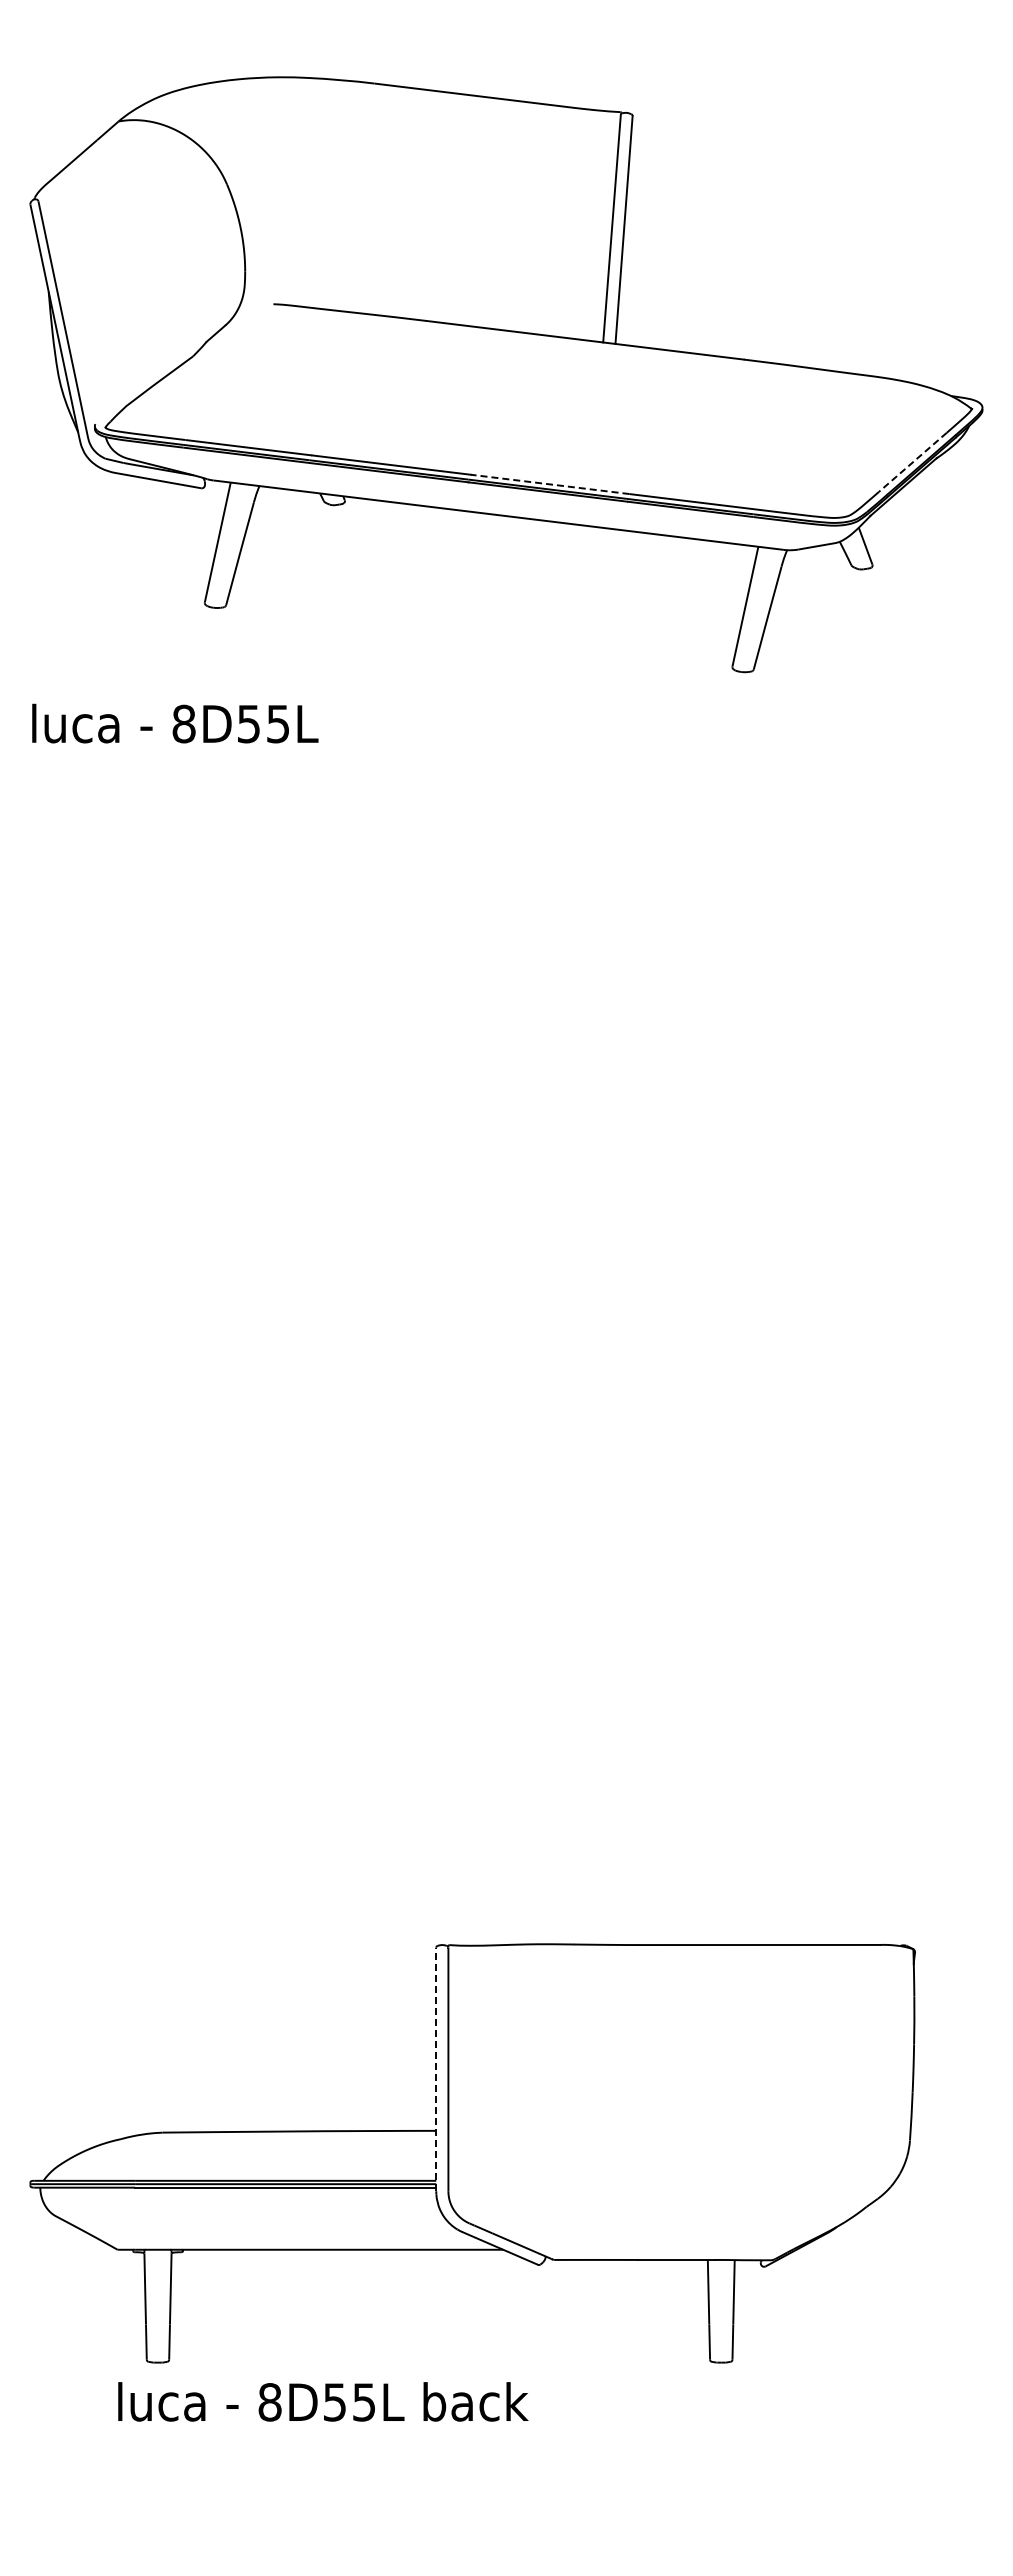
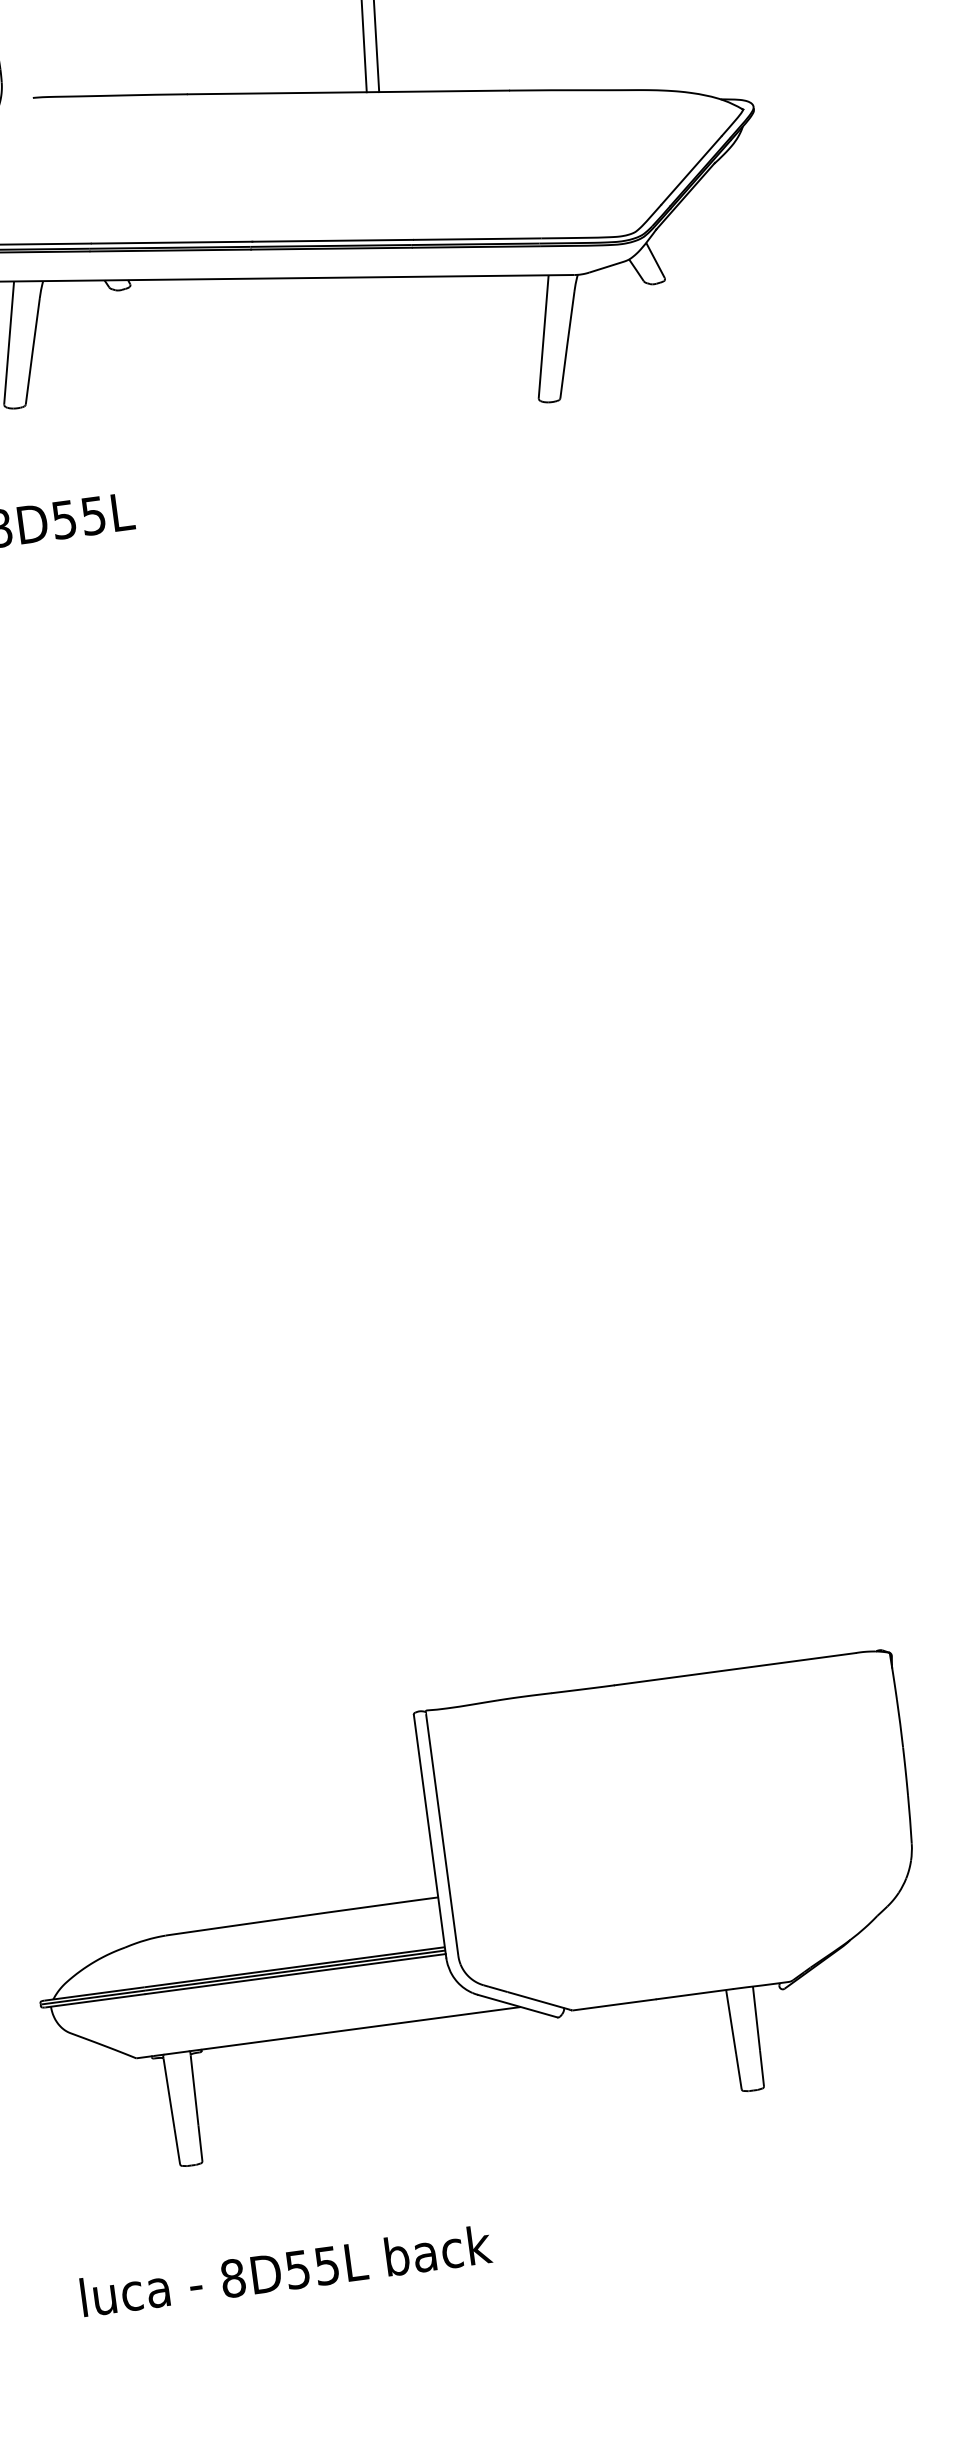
line: (912, 462) -> (691, 170), dashed -> solid
line: (550, 484) -> (333, 240), dashed -> solid
line: (436, 2069) -> (430, 1836), dashed -> solid
text: (323, 2401) -> (286, 2270), moved

